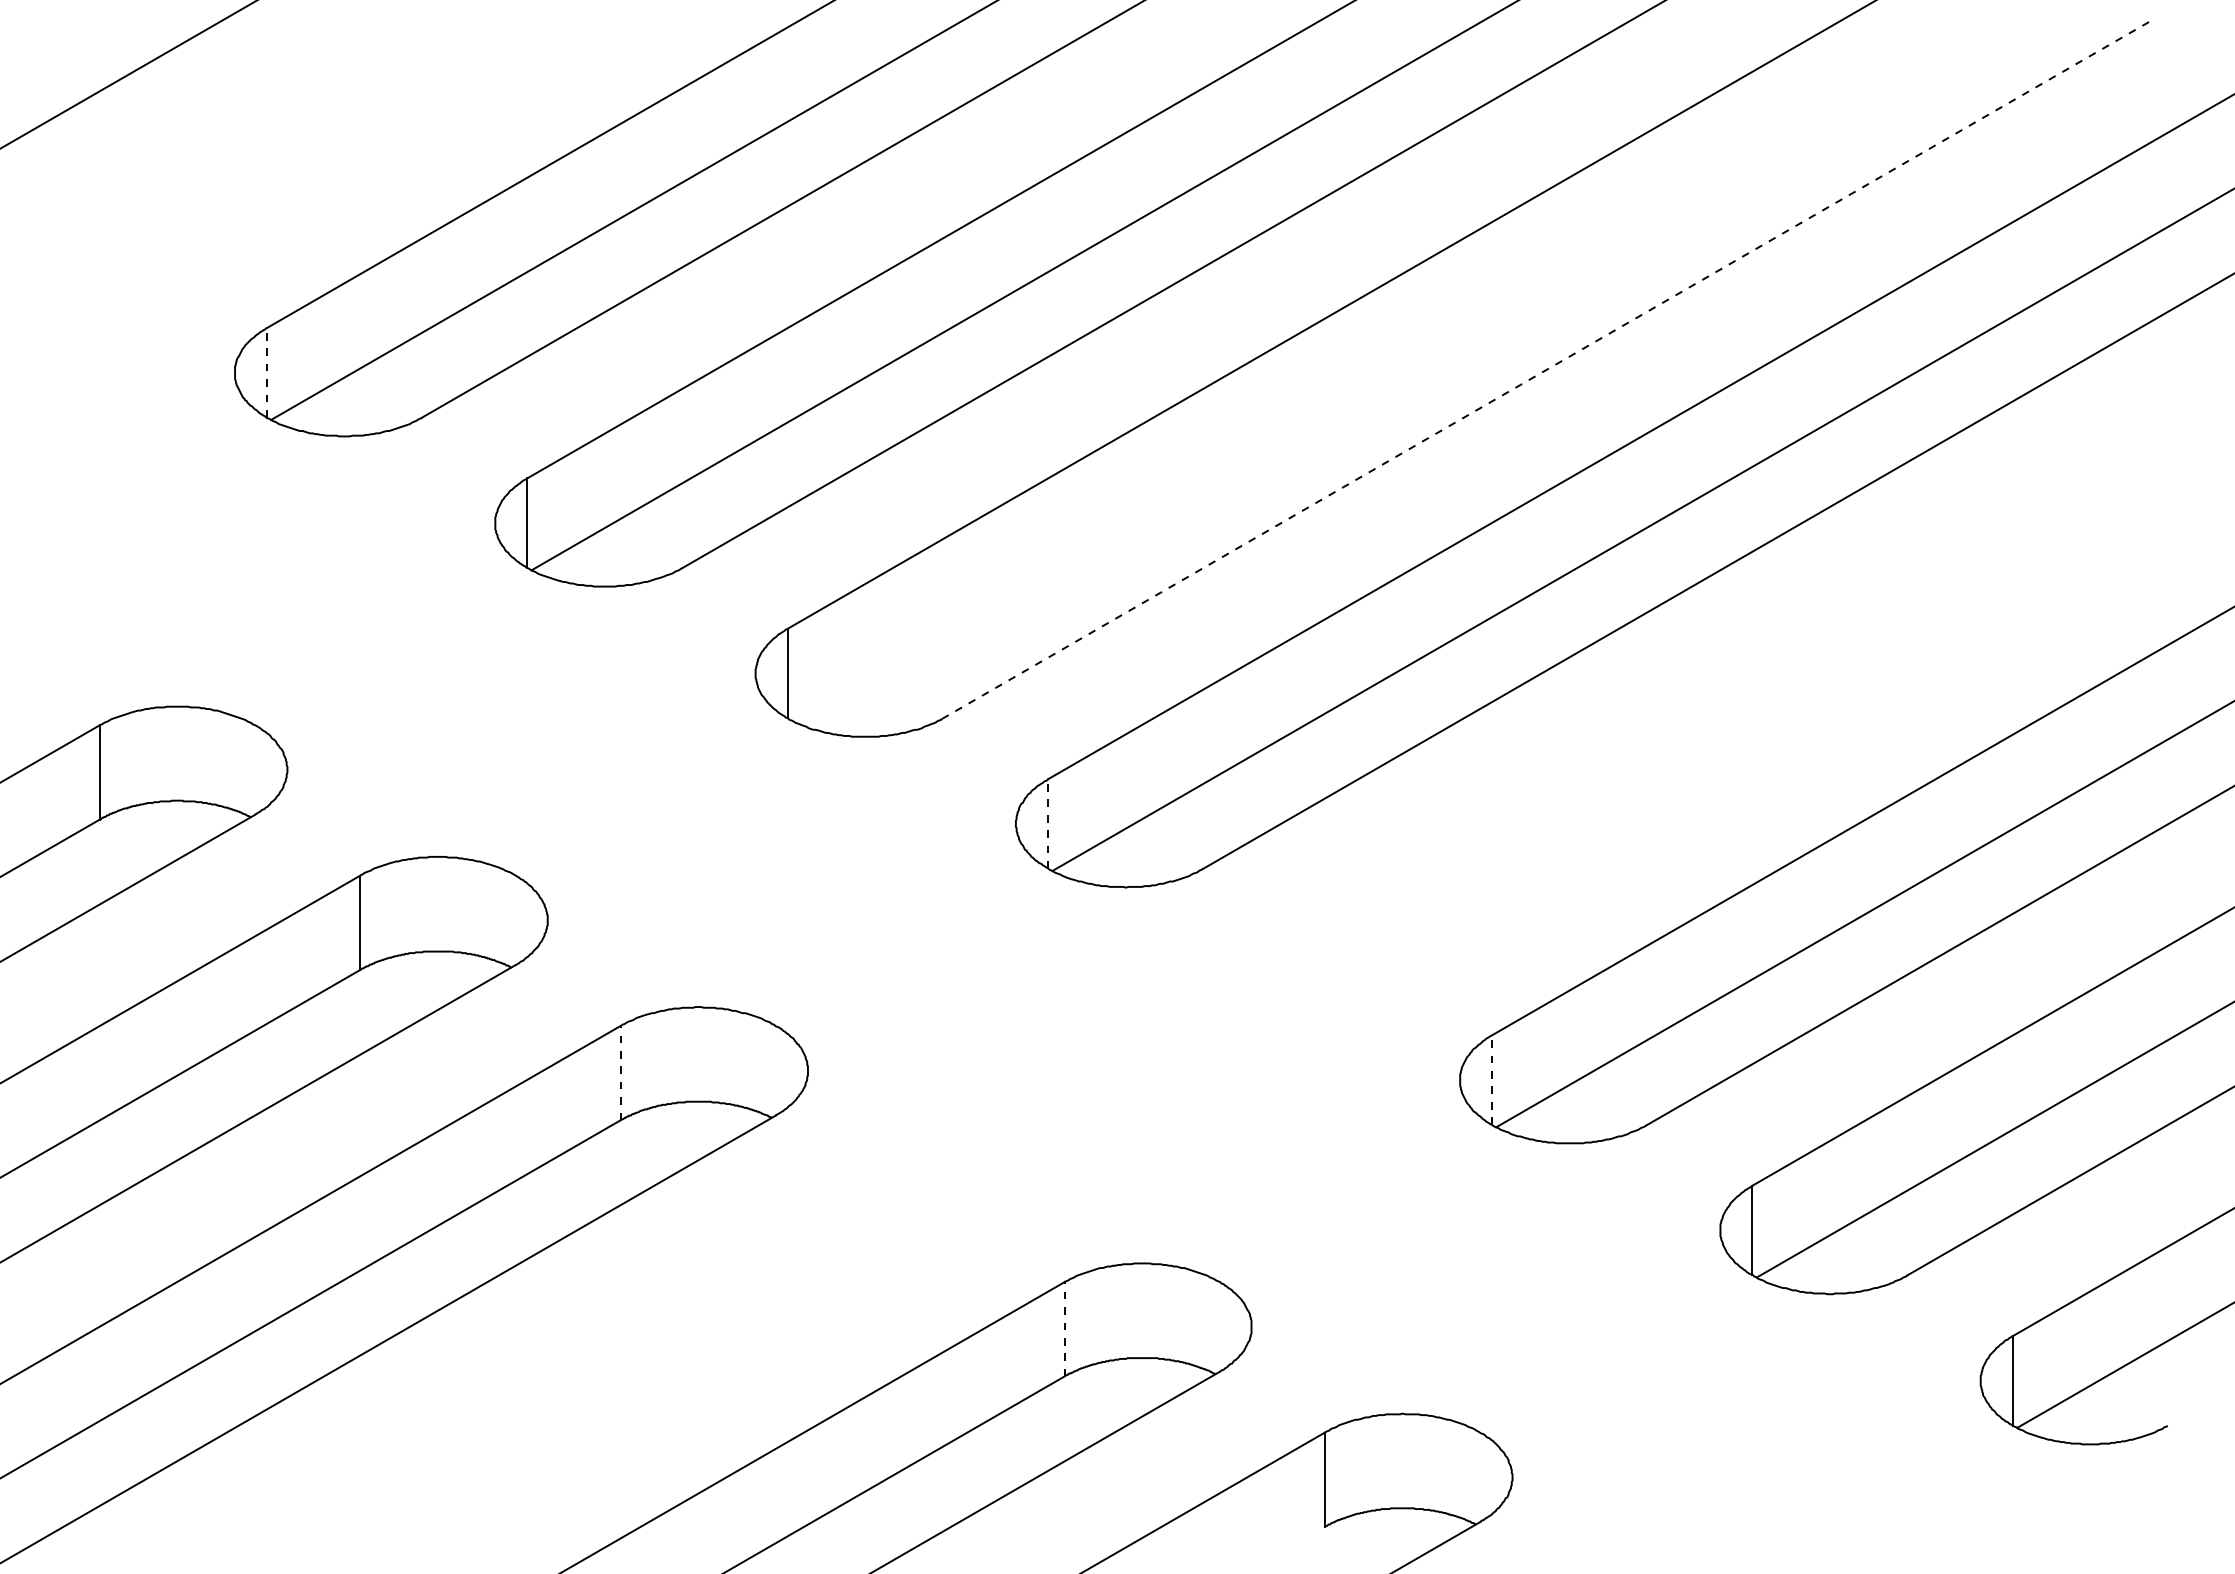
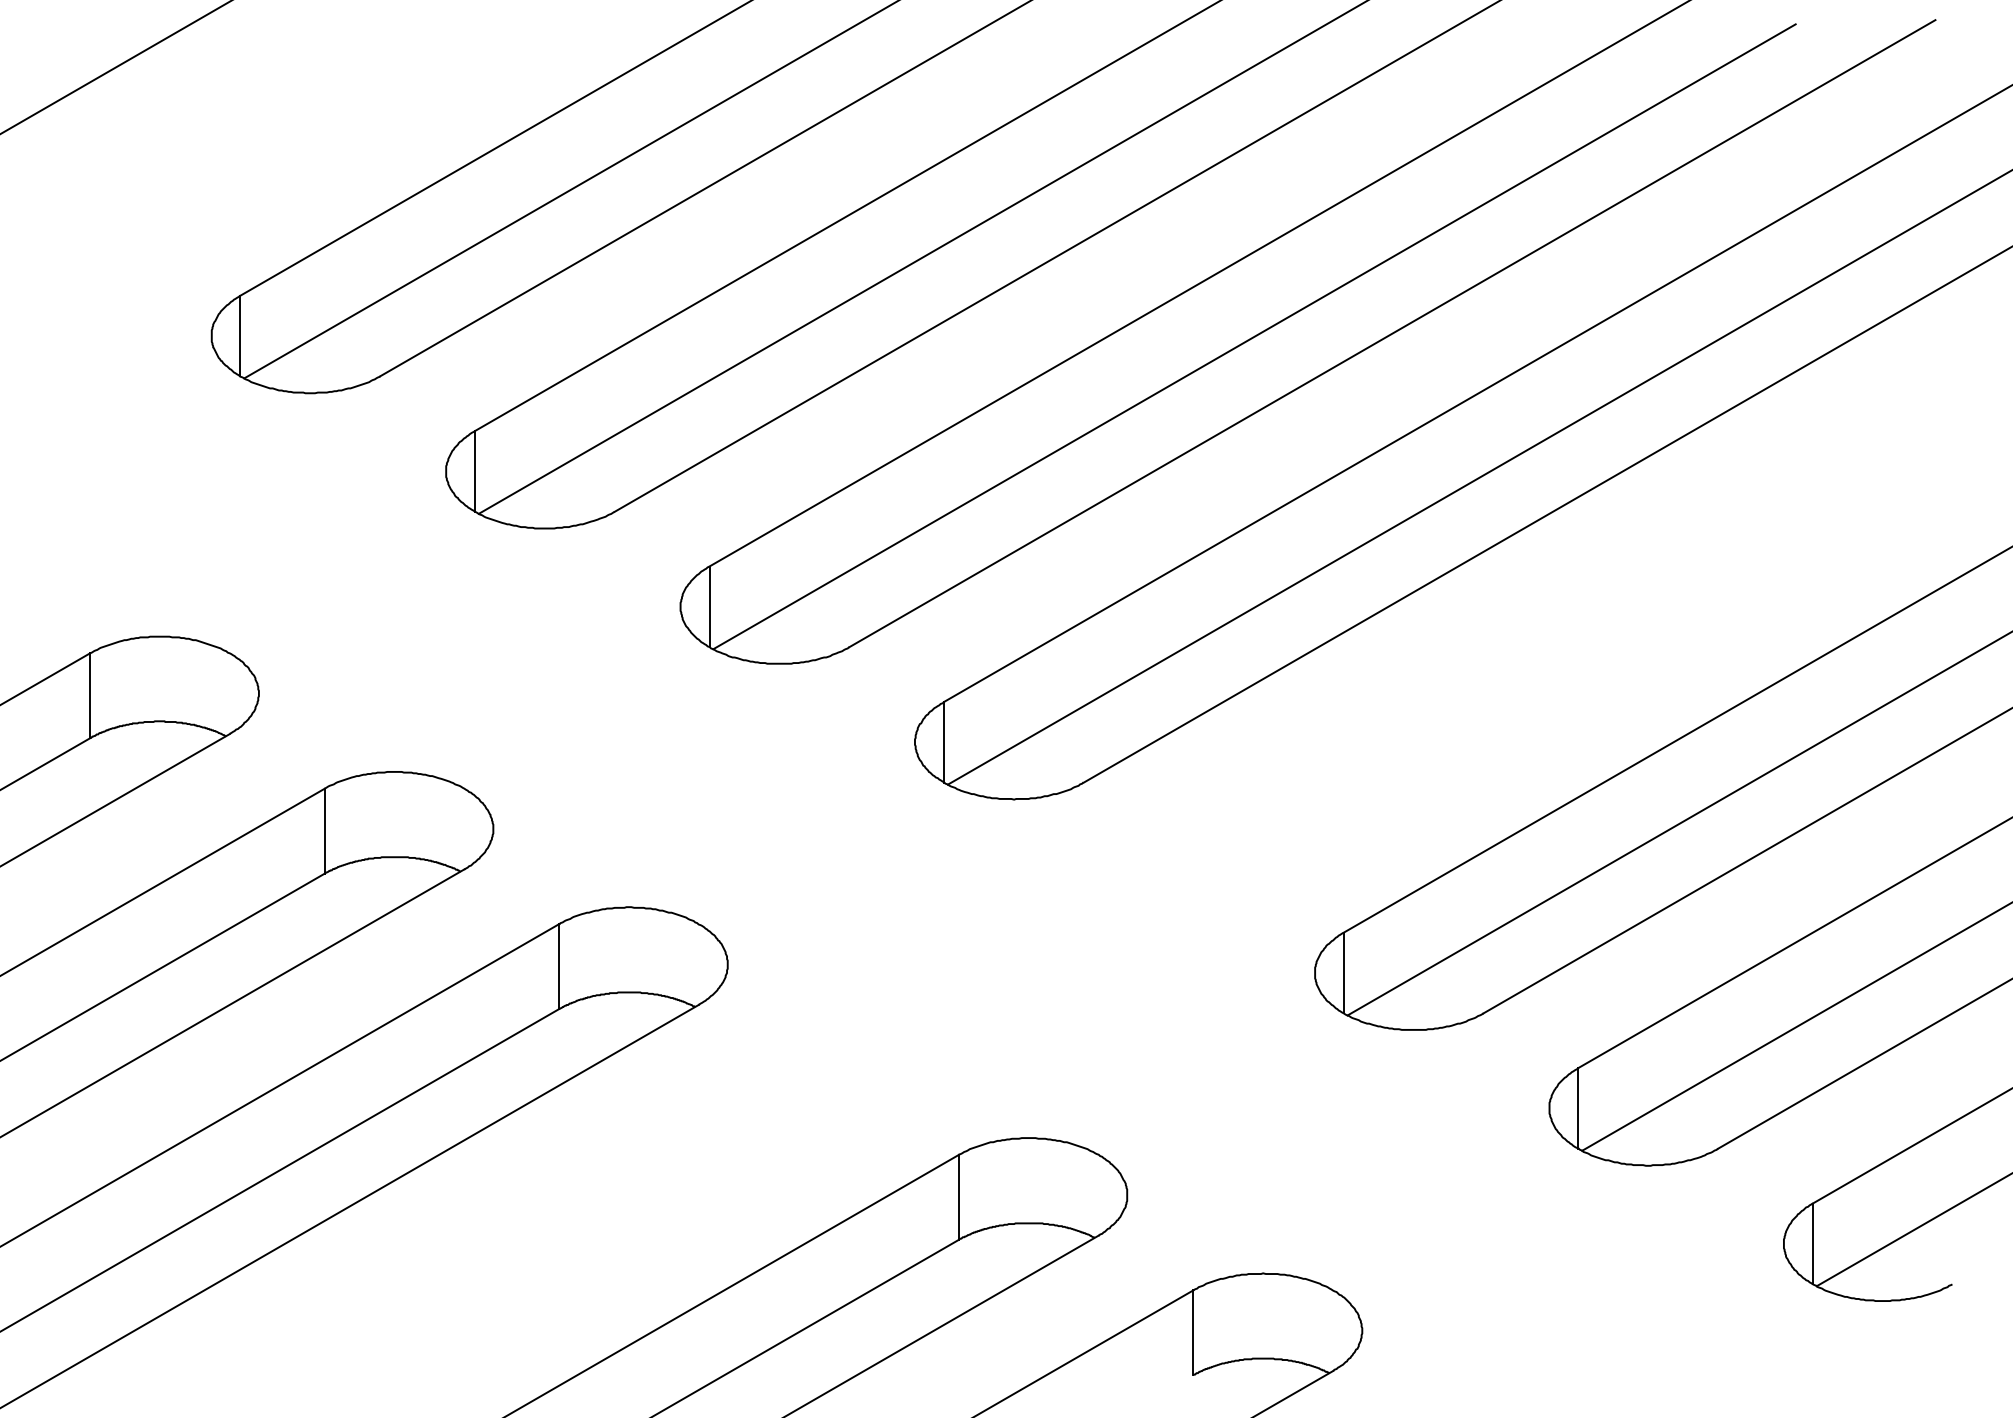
line: (1545, 370) -> (1391, 333), dashed -> solid
line: (266, 372) -> (240, 335), dashed -> solid
line: (1392, 373) -> (1254, 336), added
line: (1048, 823) -> (944, 741), dashed -> solid
line: (620, 1072) -> (558, 966), dashed -> solid
line: (1491, 1080) -> (1343, 973), dashed -> solid
line: (1064, 1328) -> (958, 1196), dashed -> solid

